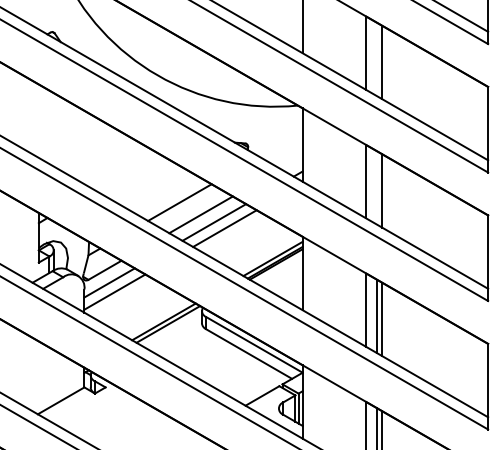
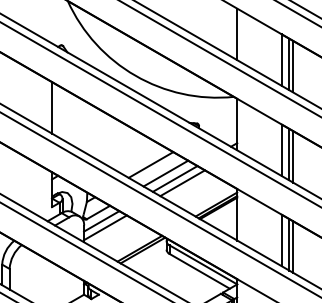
line: (376, 59) -> (289, 64), added
line: (38, 120) -> (51, 107), added
line: (376, 187) -> (289, 154), added

